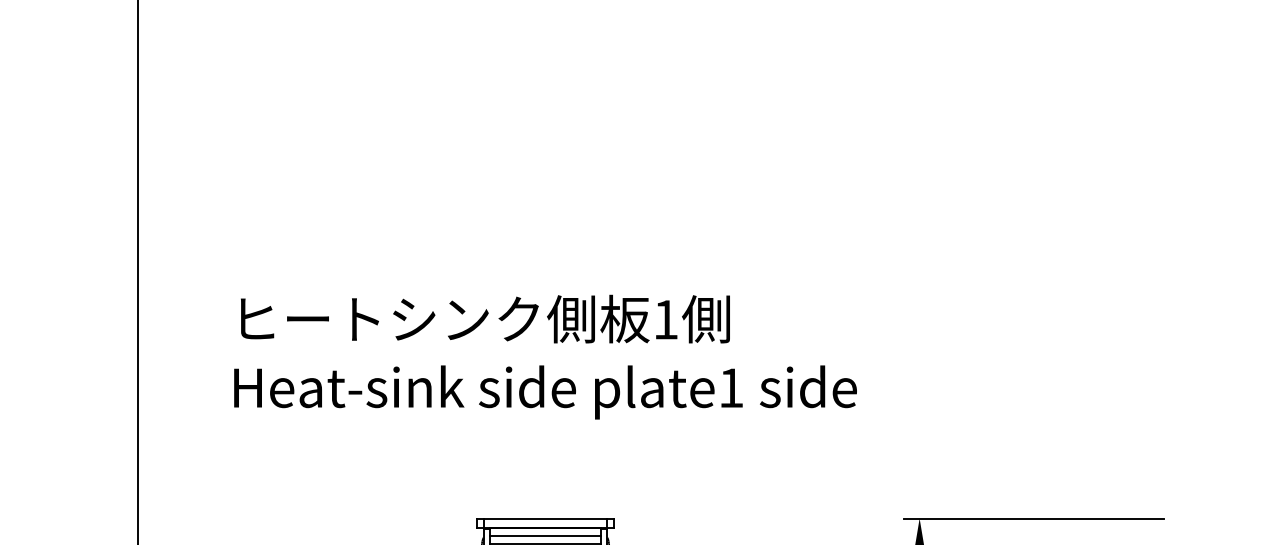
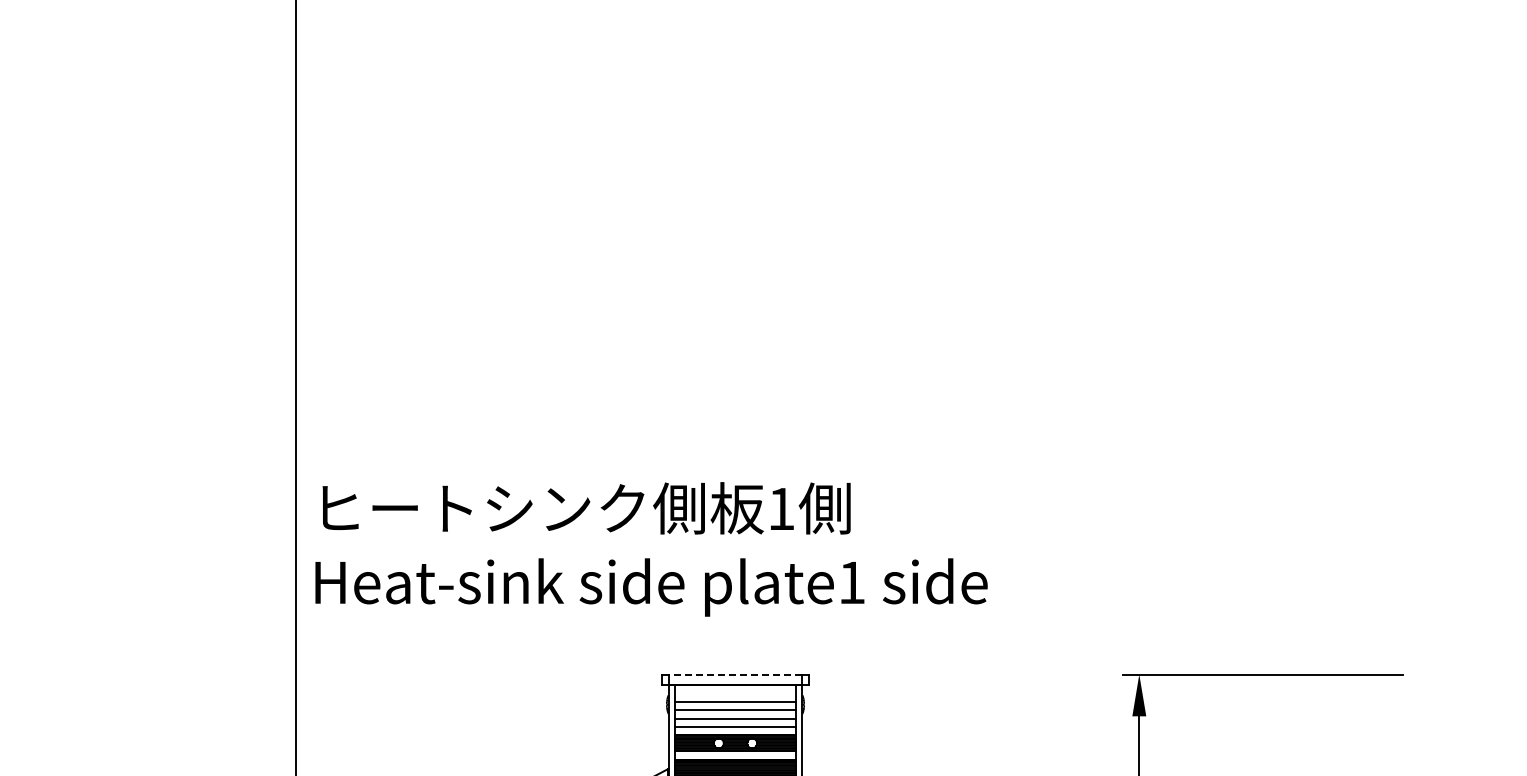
text: (545, 357) -> (651, 549), moved
line: (545, 518) -> (735, 674), solid -> dashed
line: (545, 536) -> (735, 693), removed

